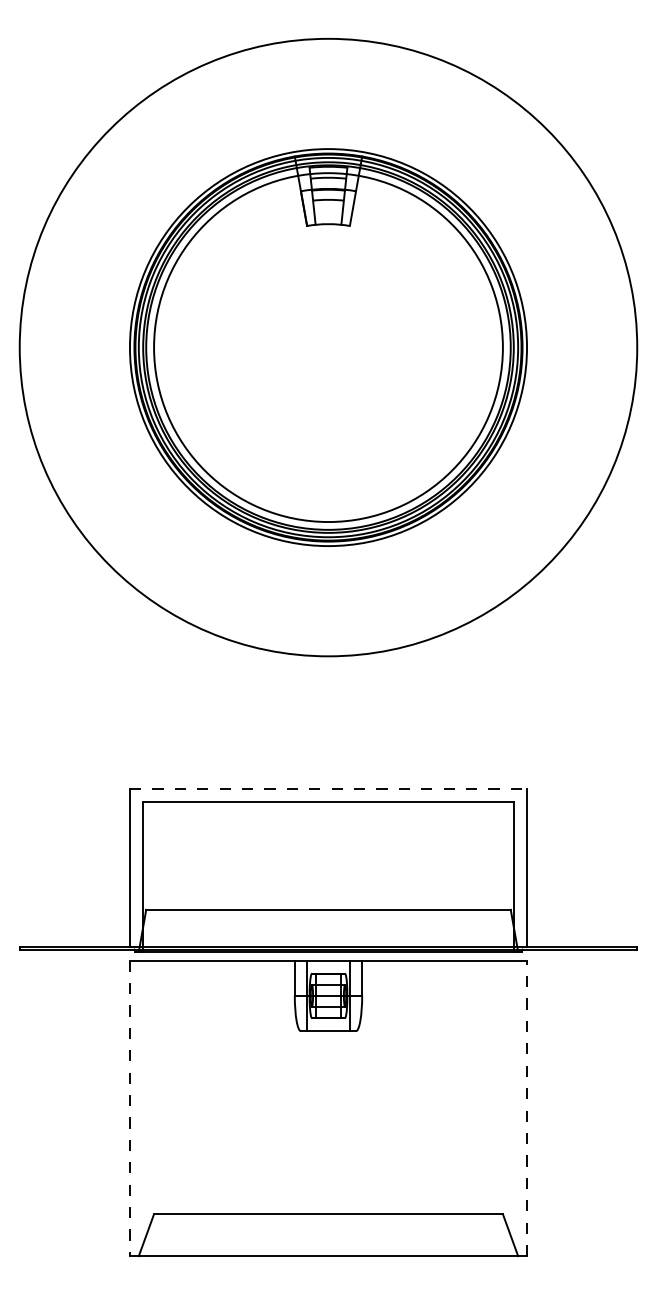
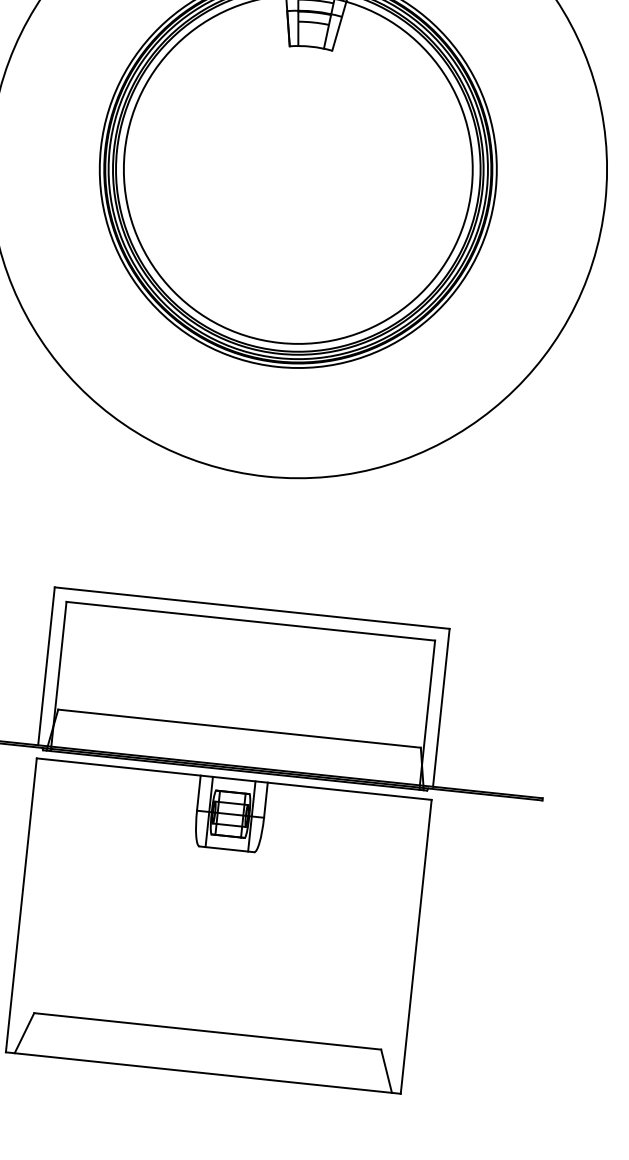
line: (328, 788) -> (252, 607), dashed -> solid
line: (129, 1108) -> (20, 905), dashed -> solid
line: (527, 1108) -> (416, 947), dashed -> solid

